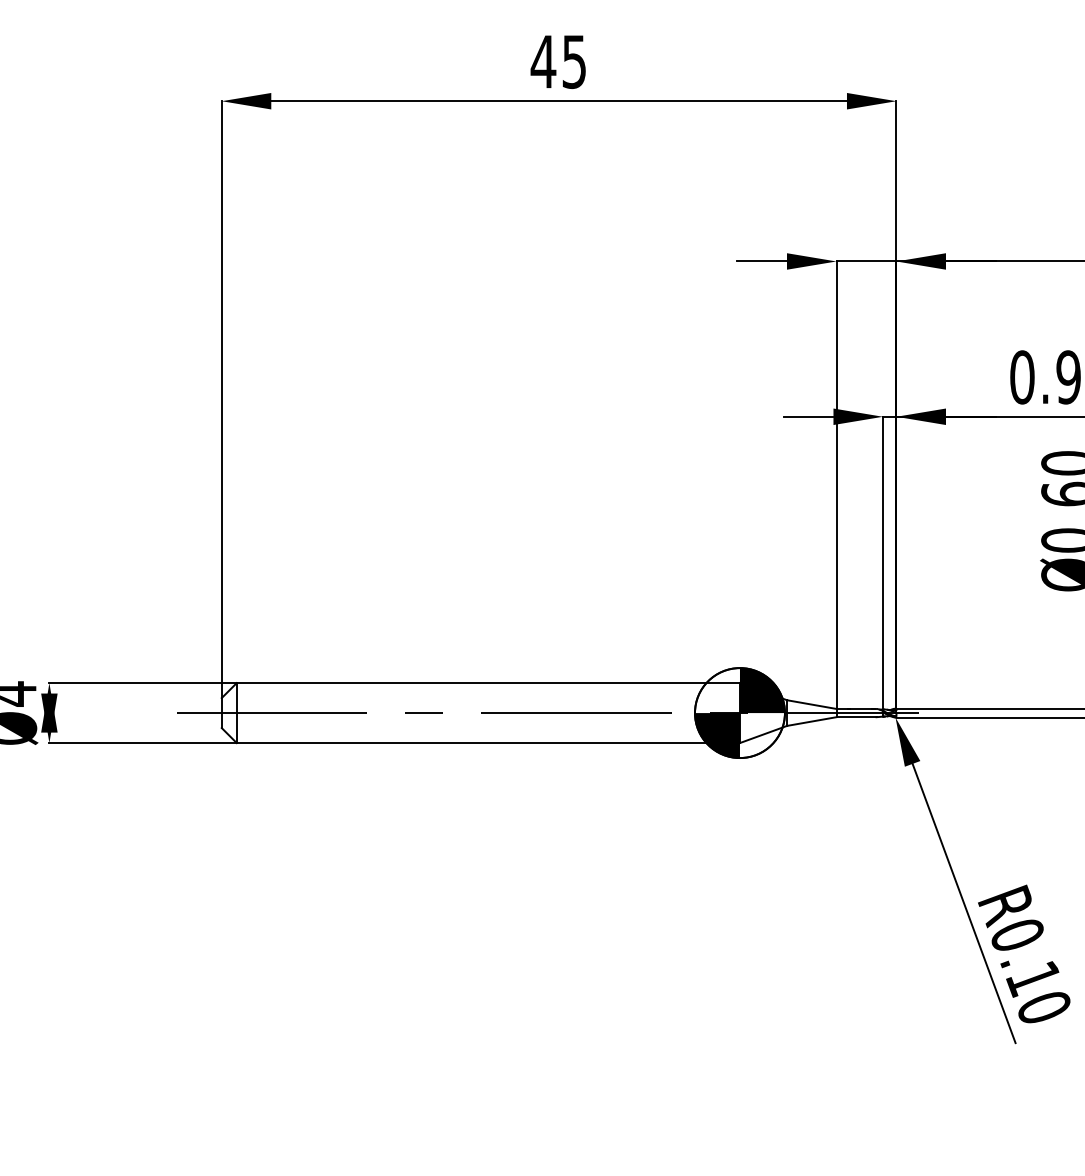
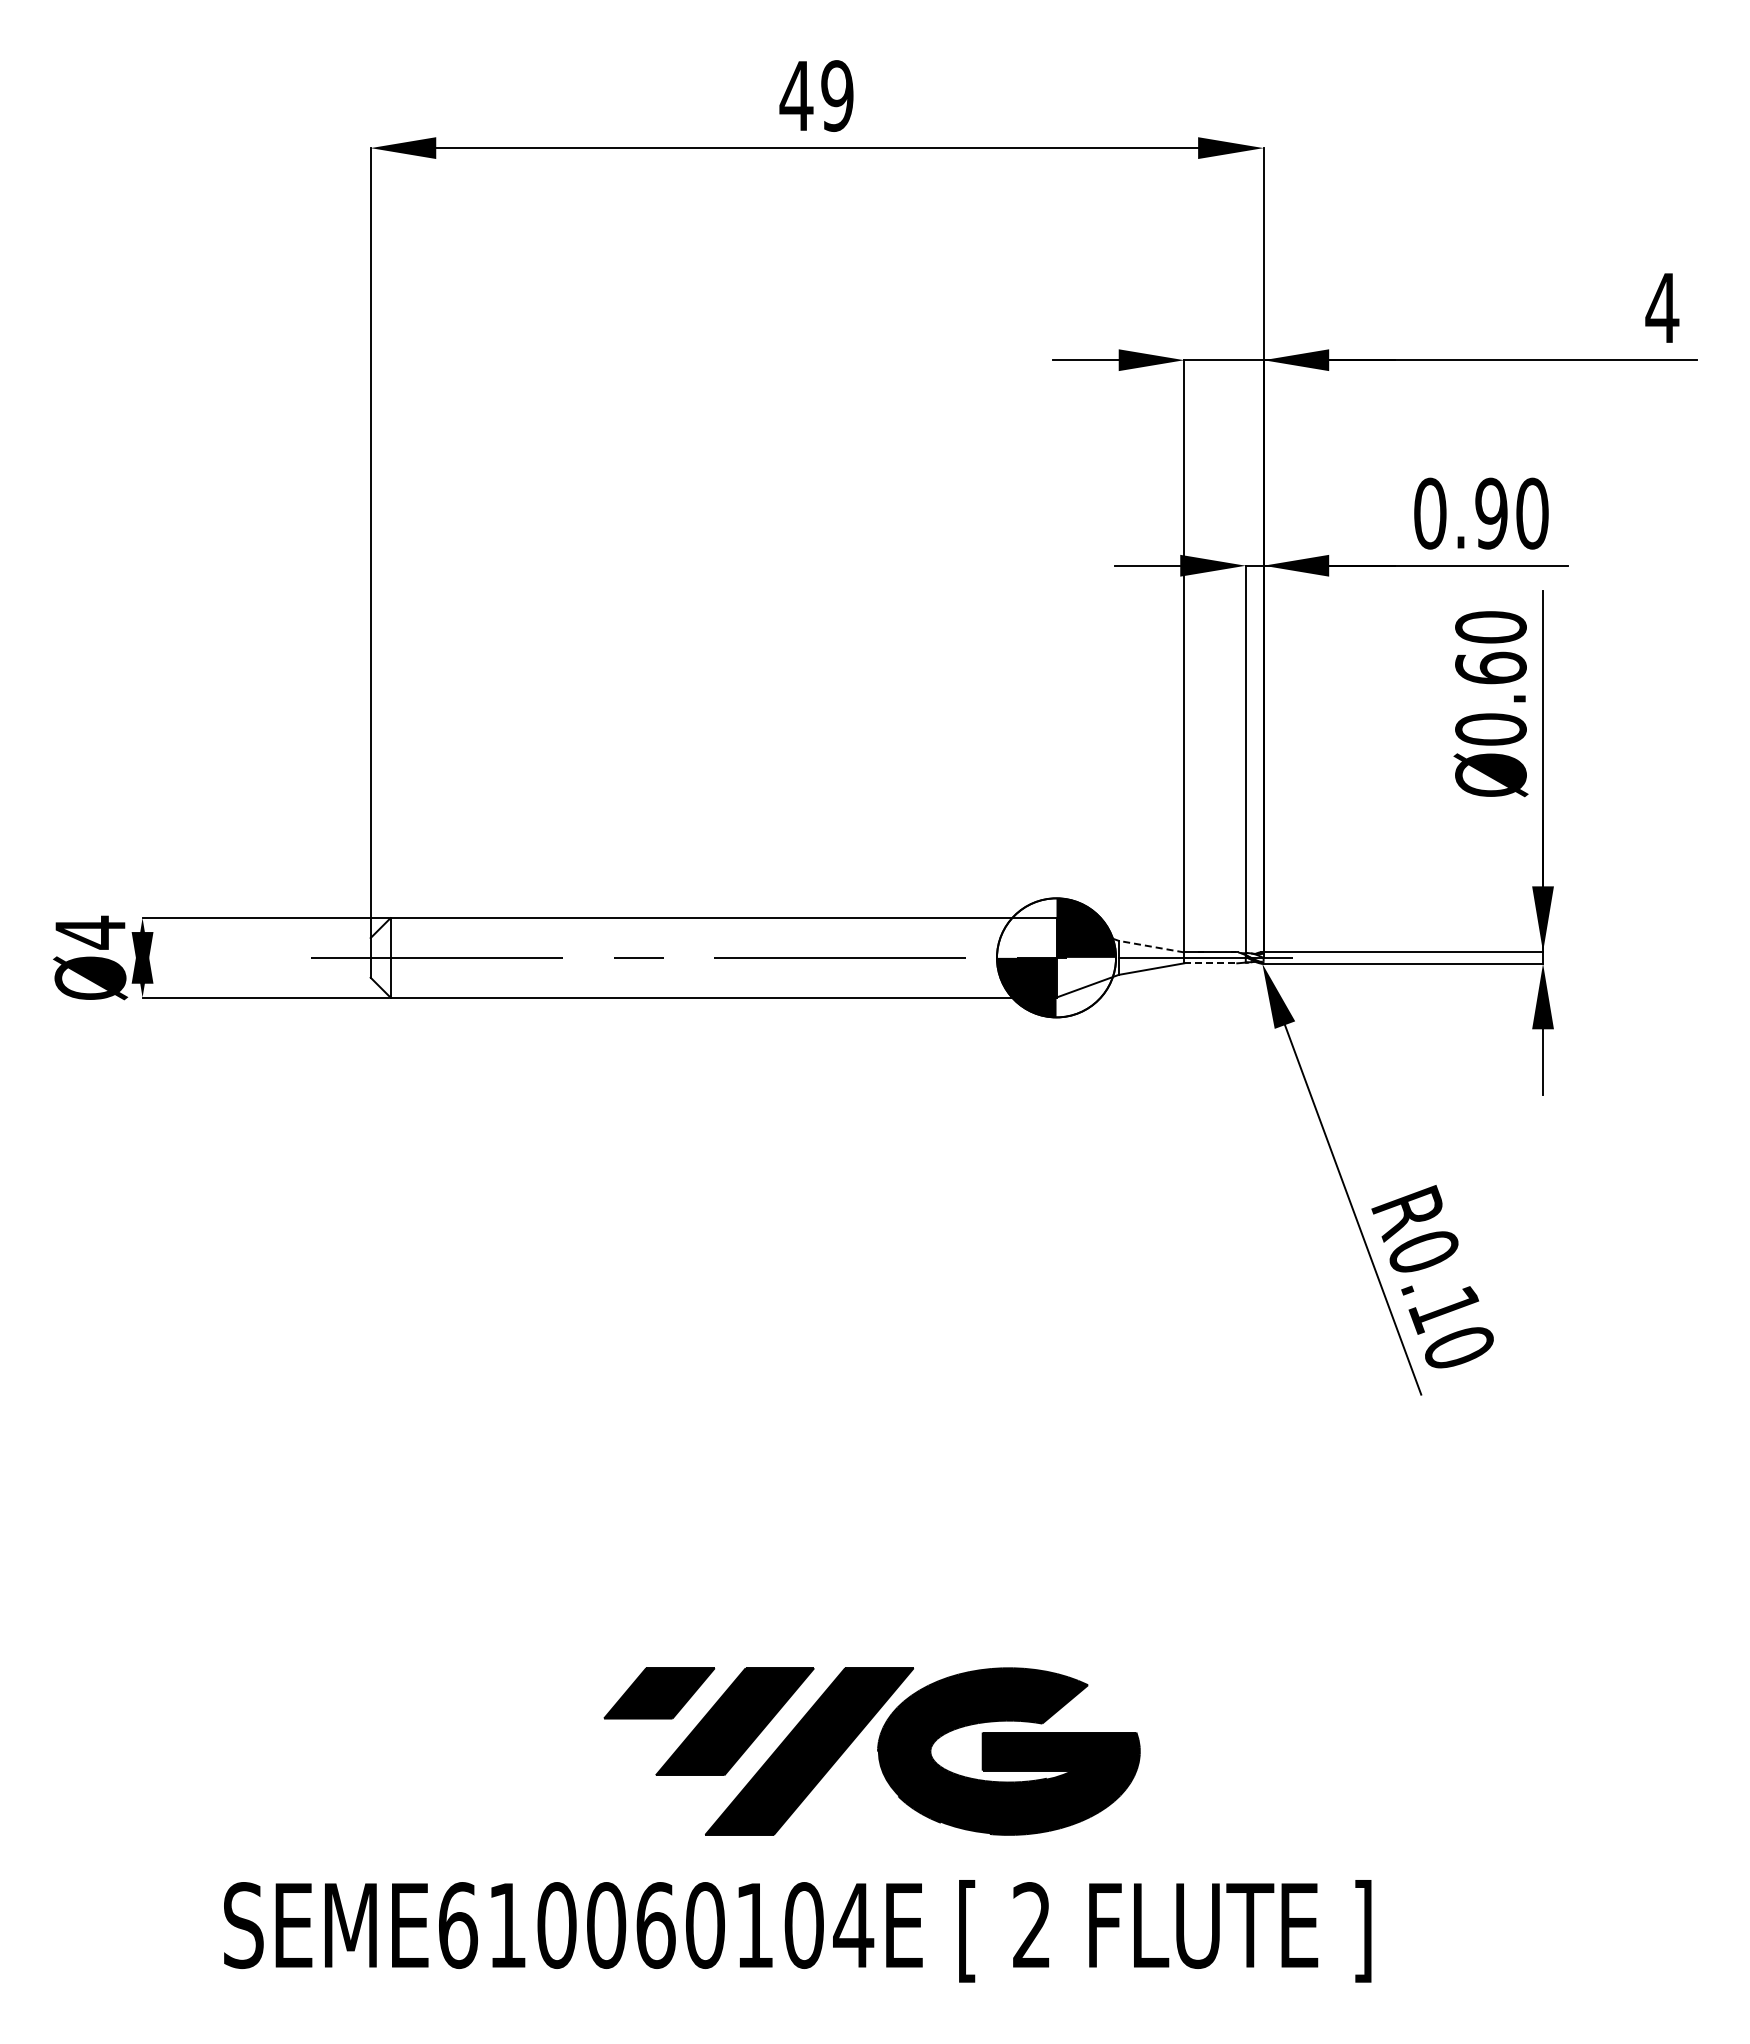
text: (574, 61) -> (837, 95), 45 -> 49
line: (811, 704) -> (1151, 946), solid -> dashed
line: (856, 717) -> (1210, 963), solid -> dashed

